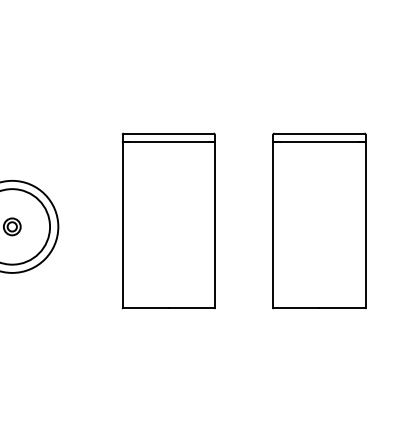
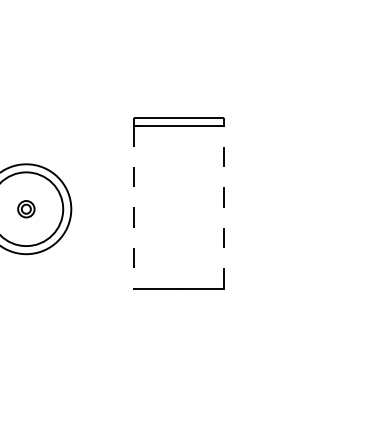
part: (319, 220) -> (326, 202), removed
line: (122, 225) -> (133, 207), solid -> dashed
line: (214, 225) -> (223, 207), solid -> dashed

